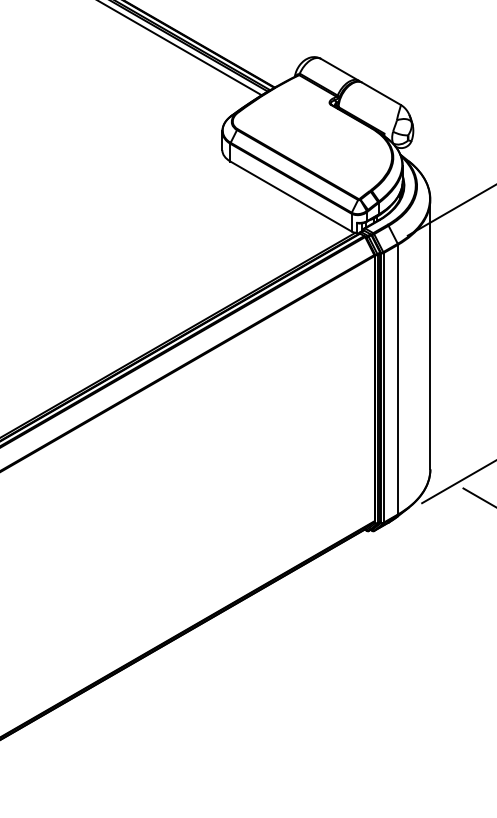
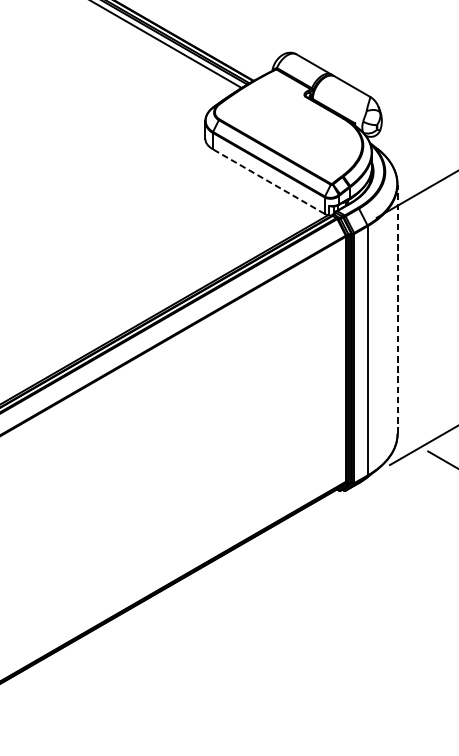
line: (290, 196) -> (268, 181), solid -> dashed
line: (430, 334) -> (397, 309), solid -> dashed

